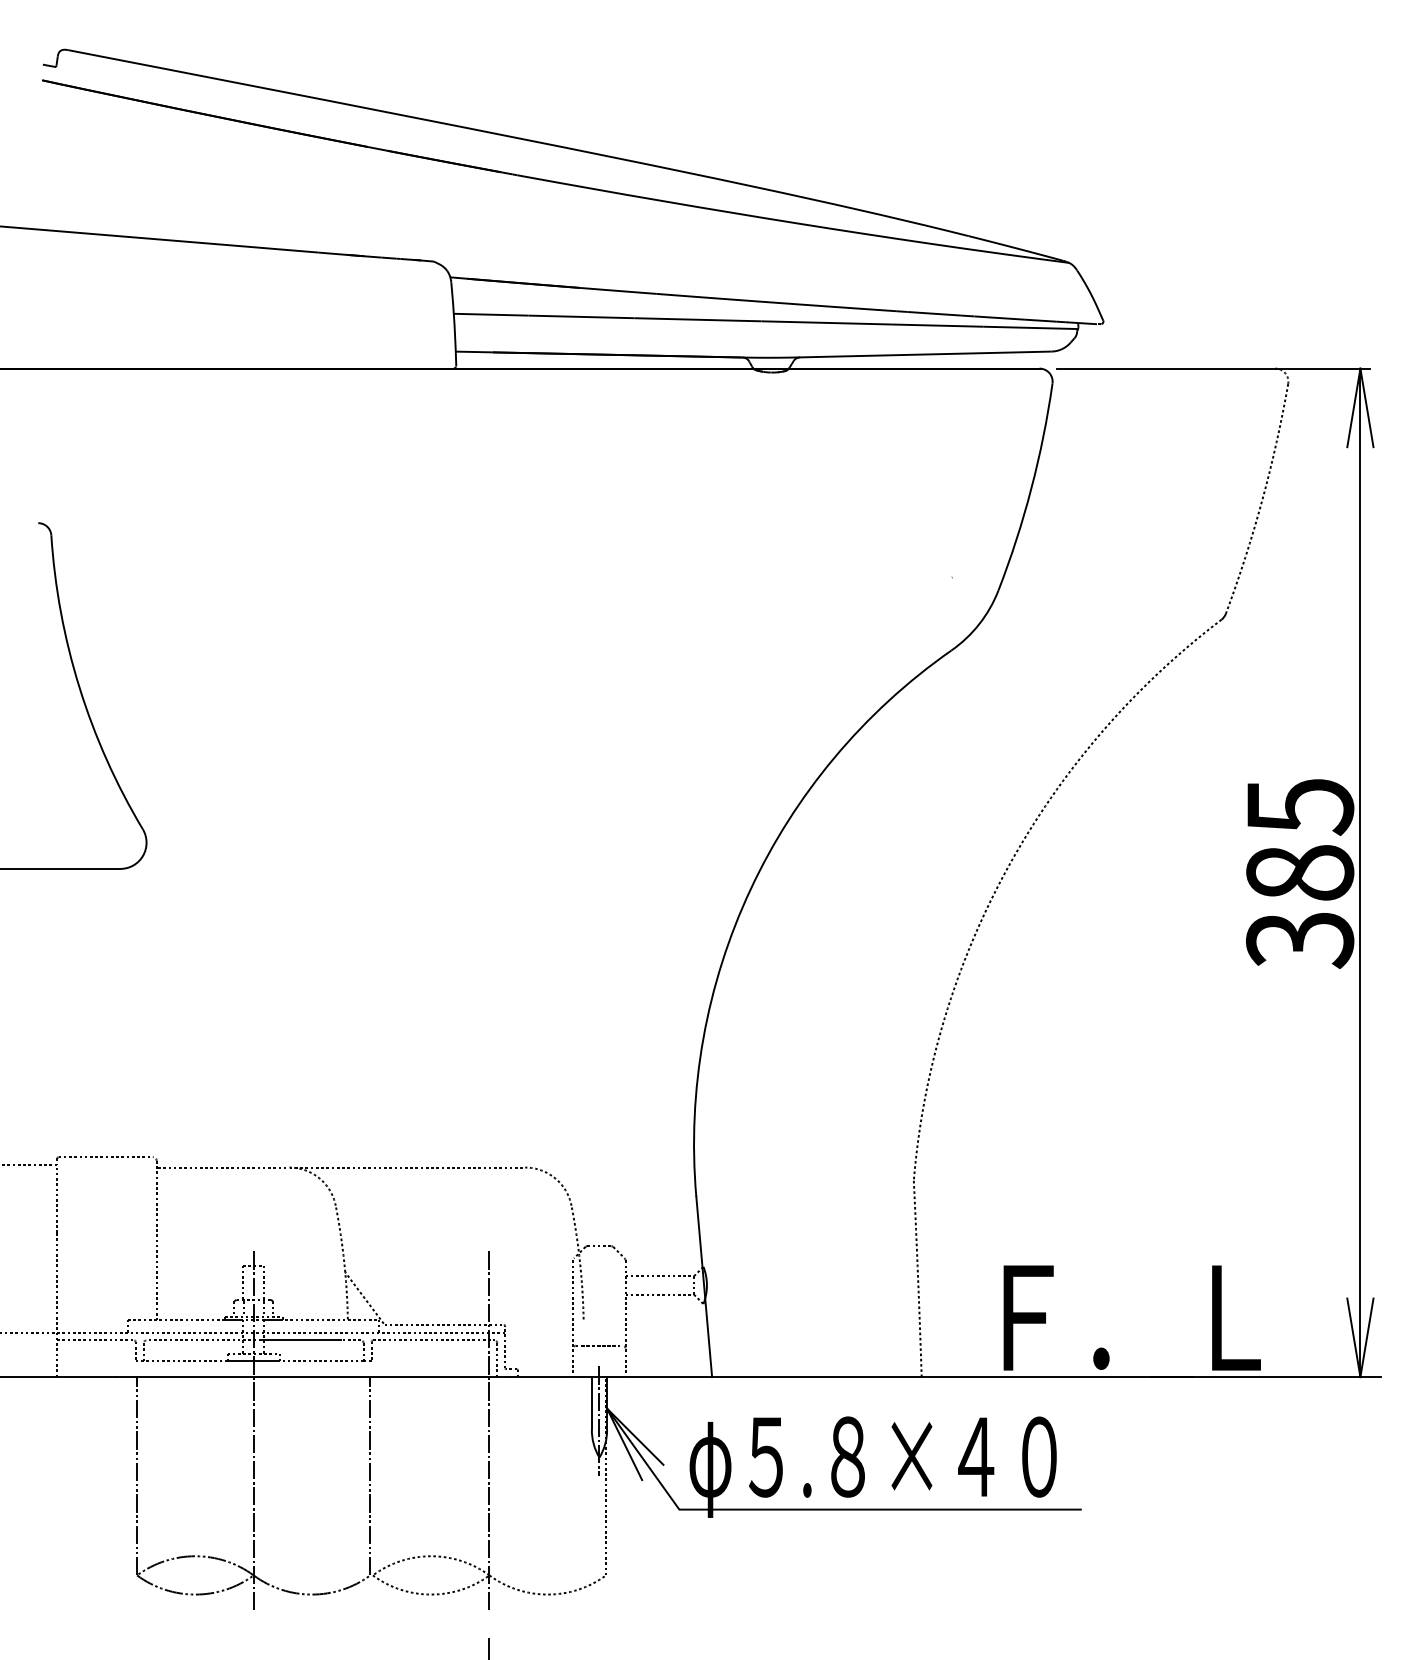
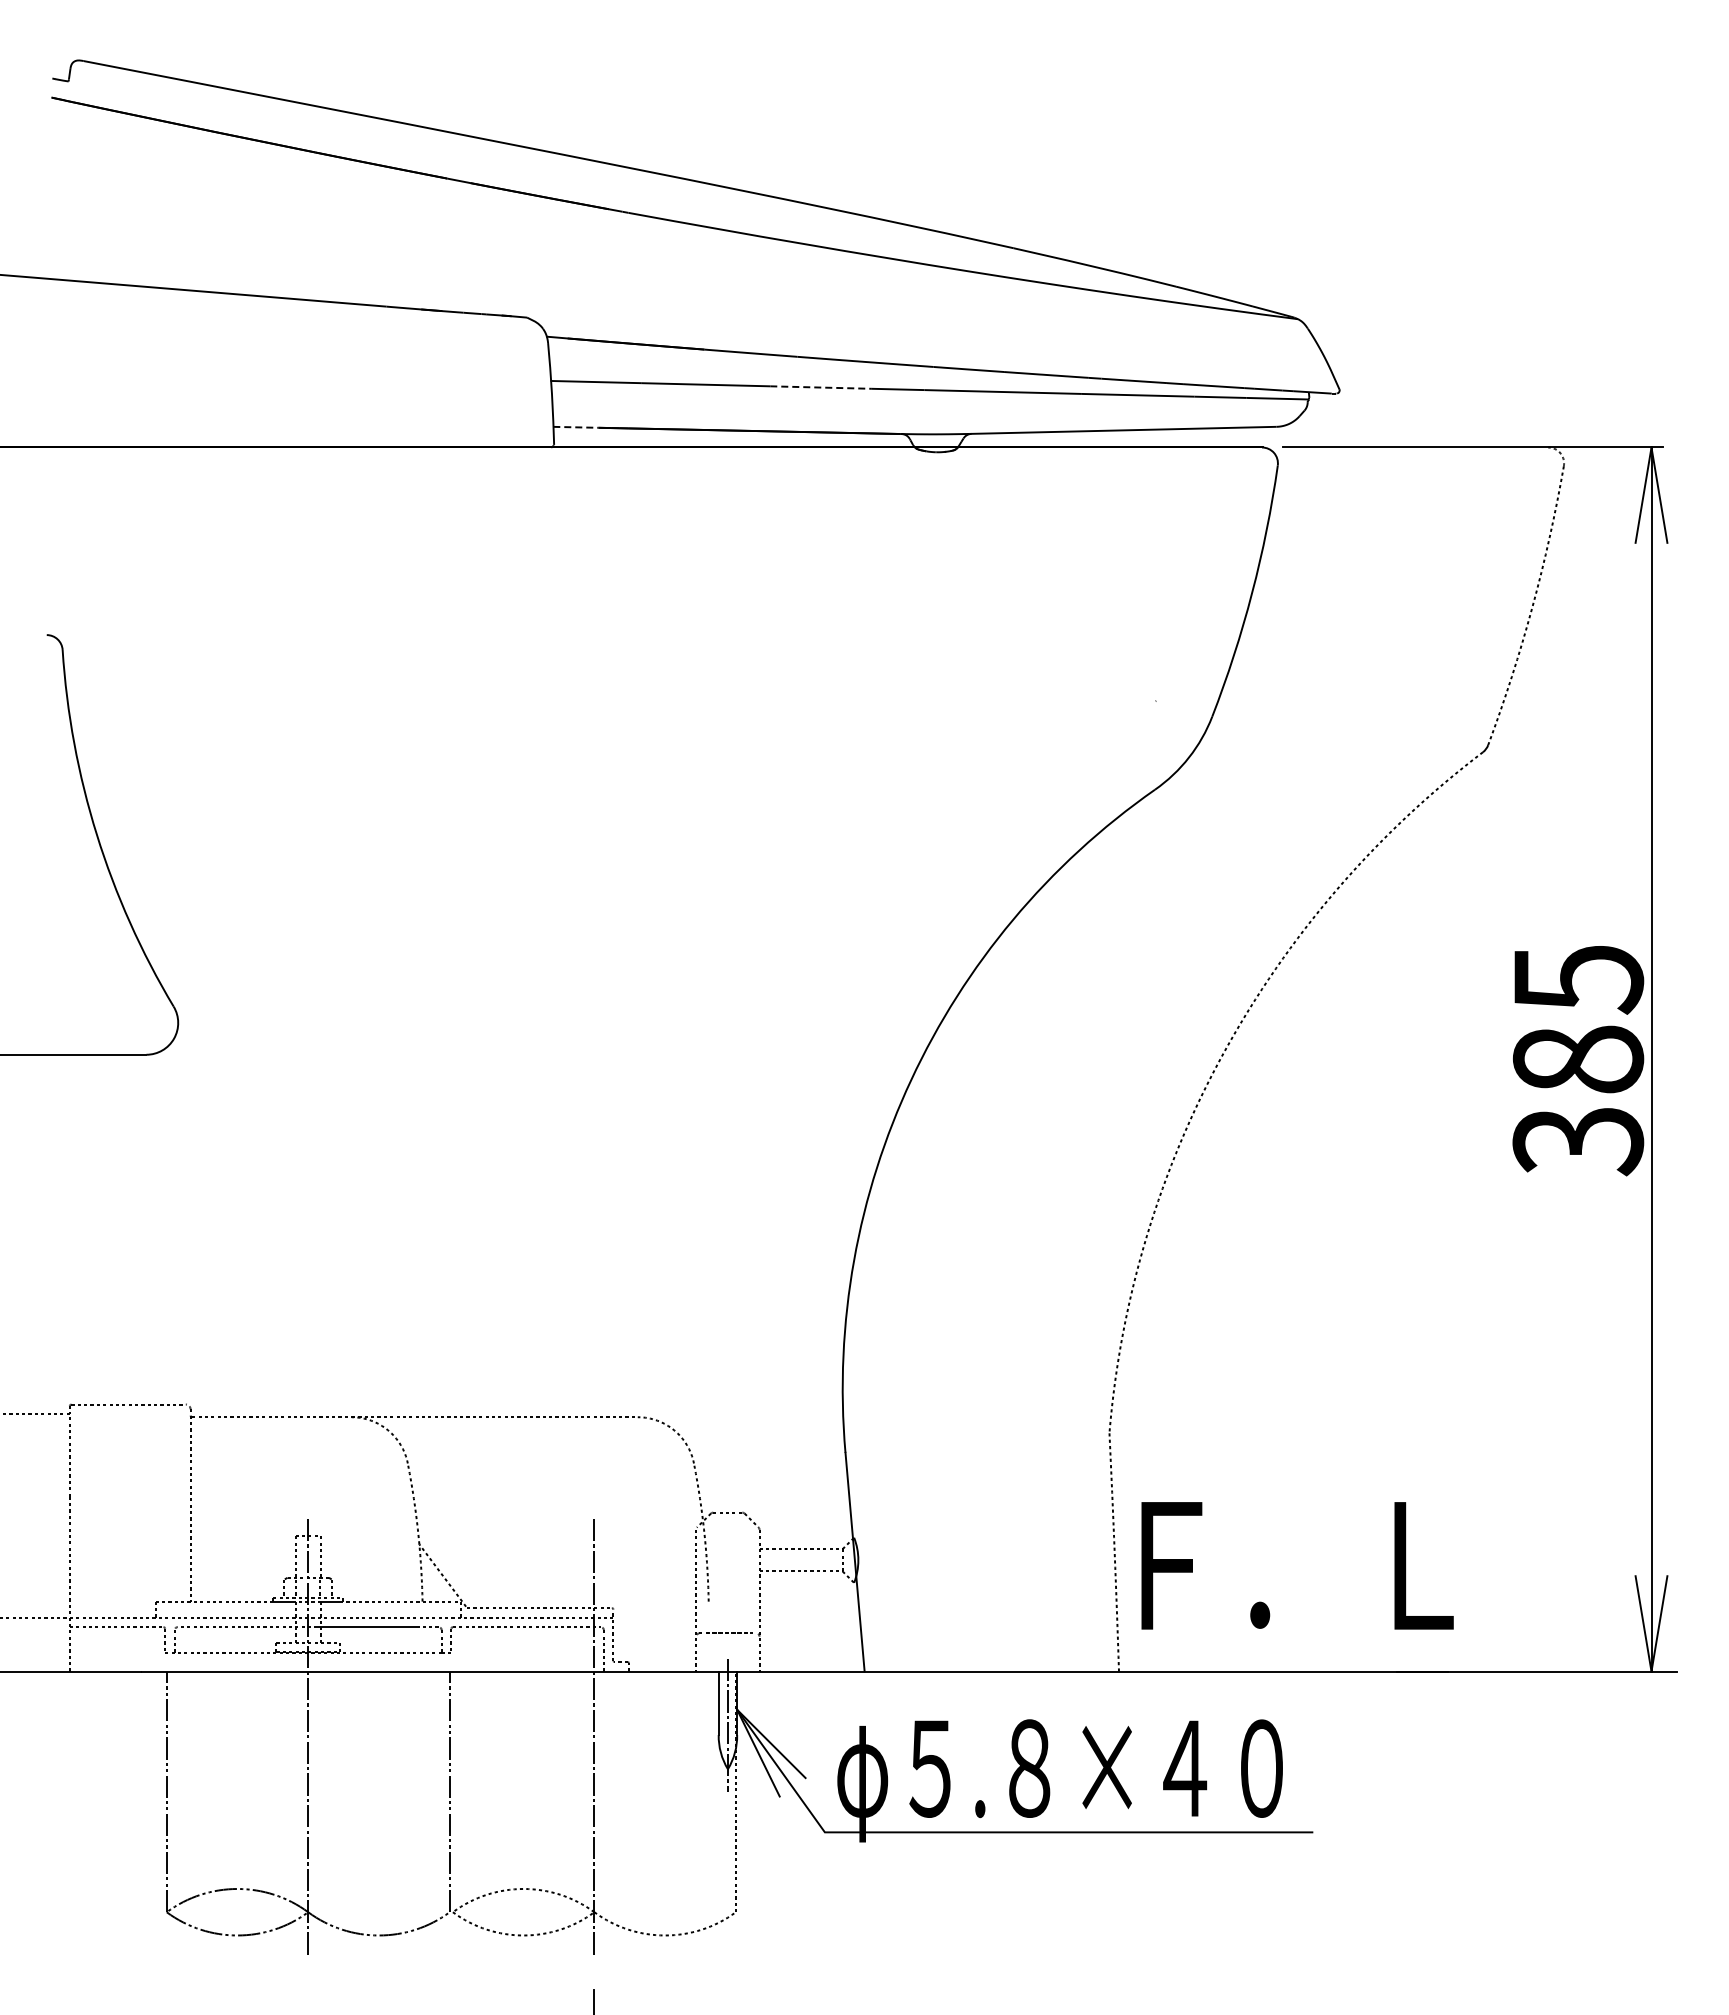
line: (676, 319) -> (821, 387), solid -> dashed
line: (473, 352) -> (575, 427), solid -> dashed
text: (1132, 1317) -> (1297, 1565), moved

